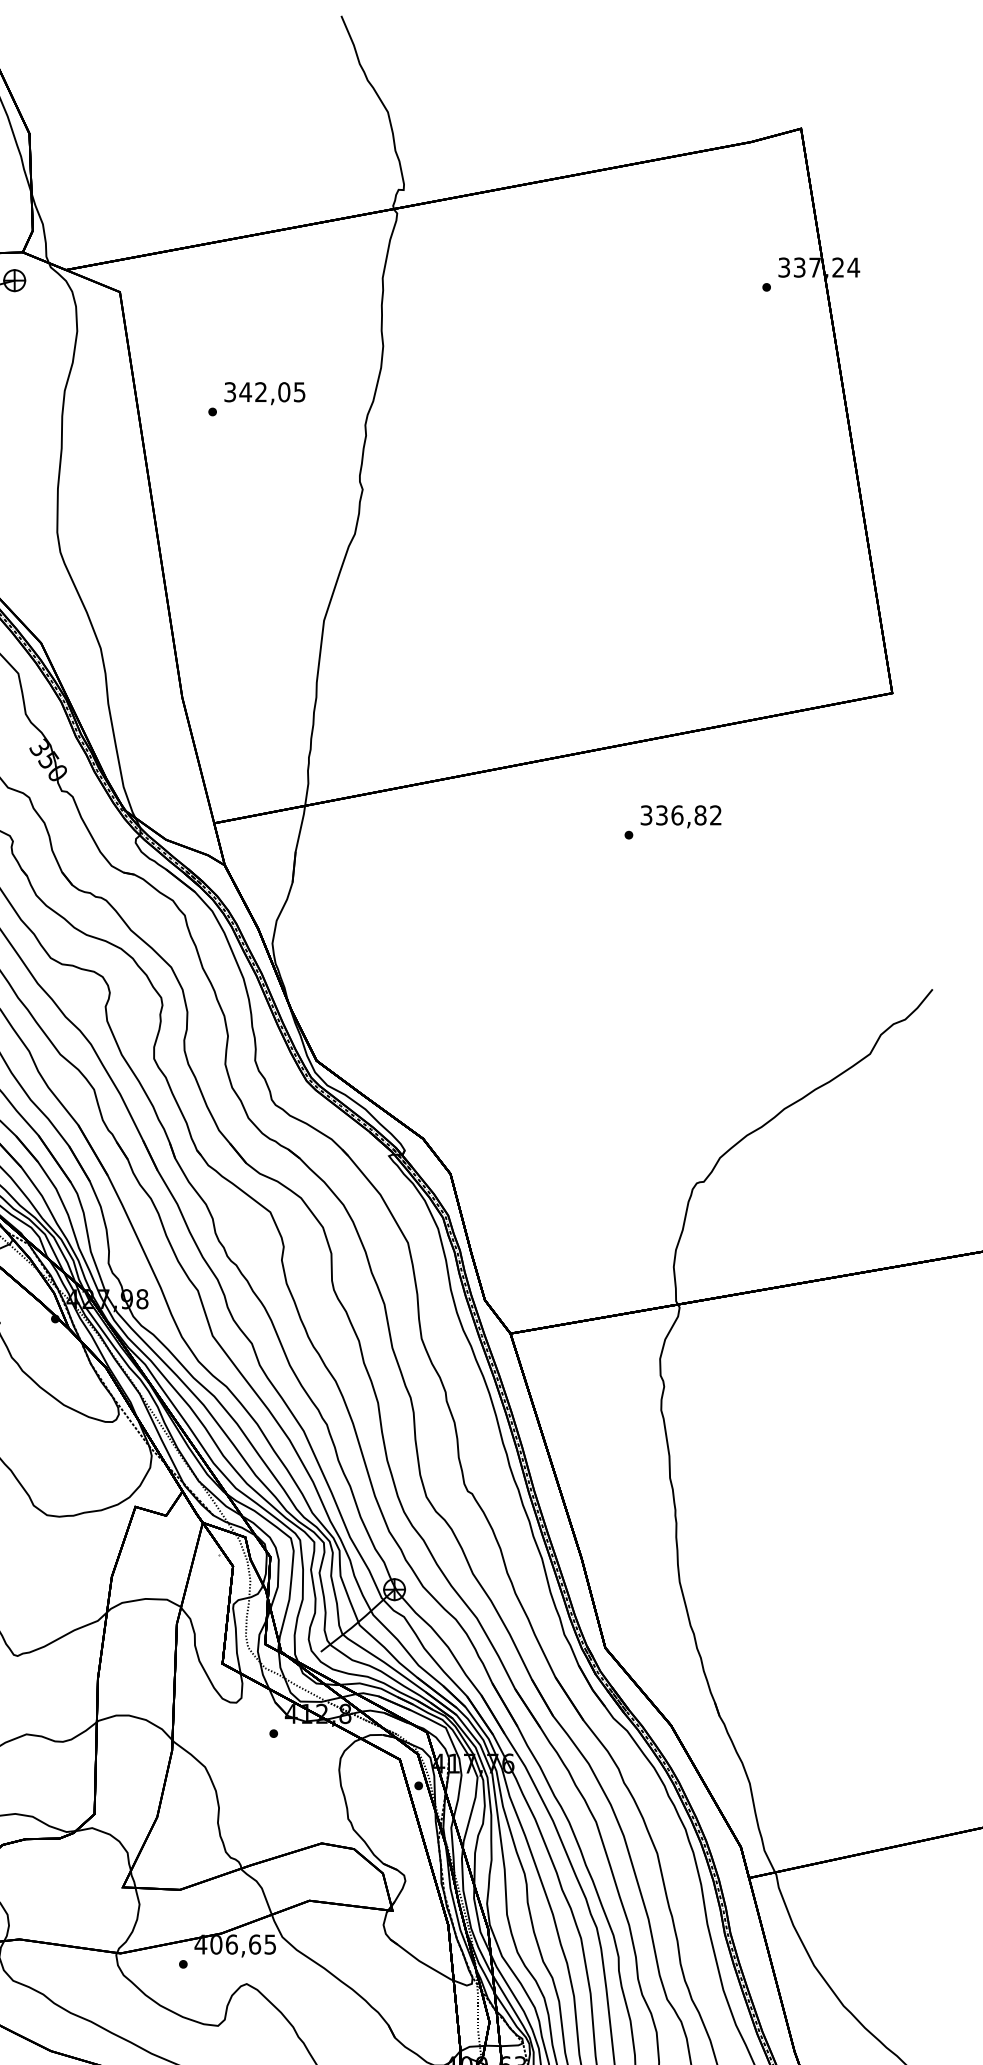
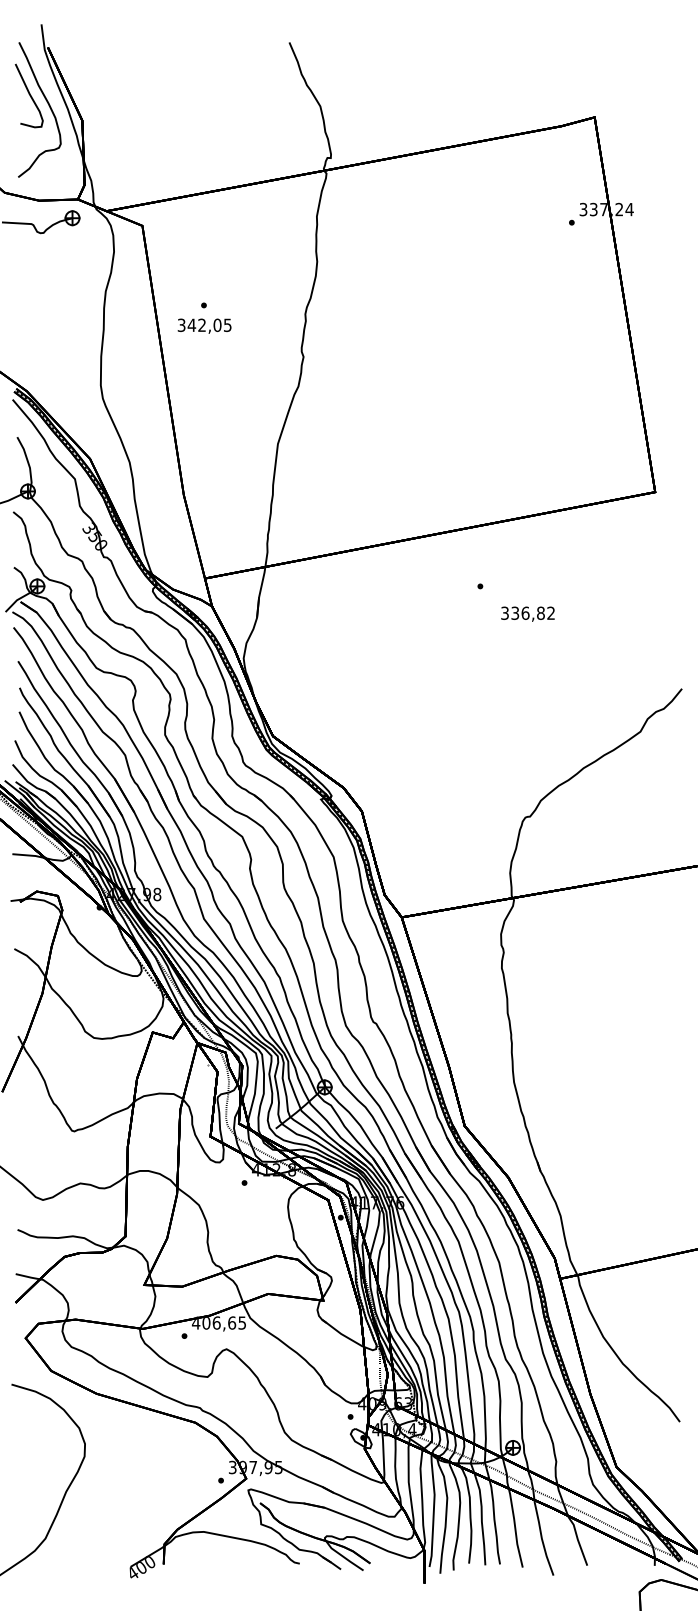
text: (264, 392) -> (204, 325), moved
text: (680, 815) -> (527, 613), moved

